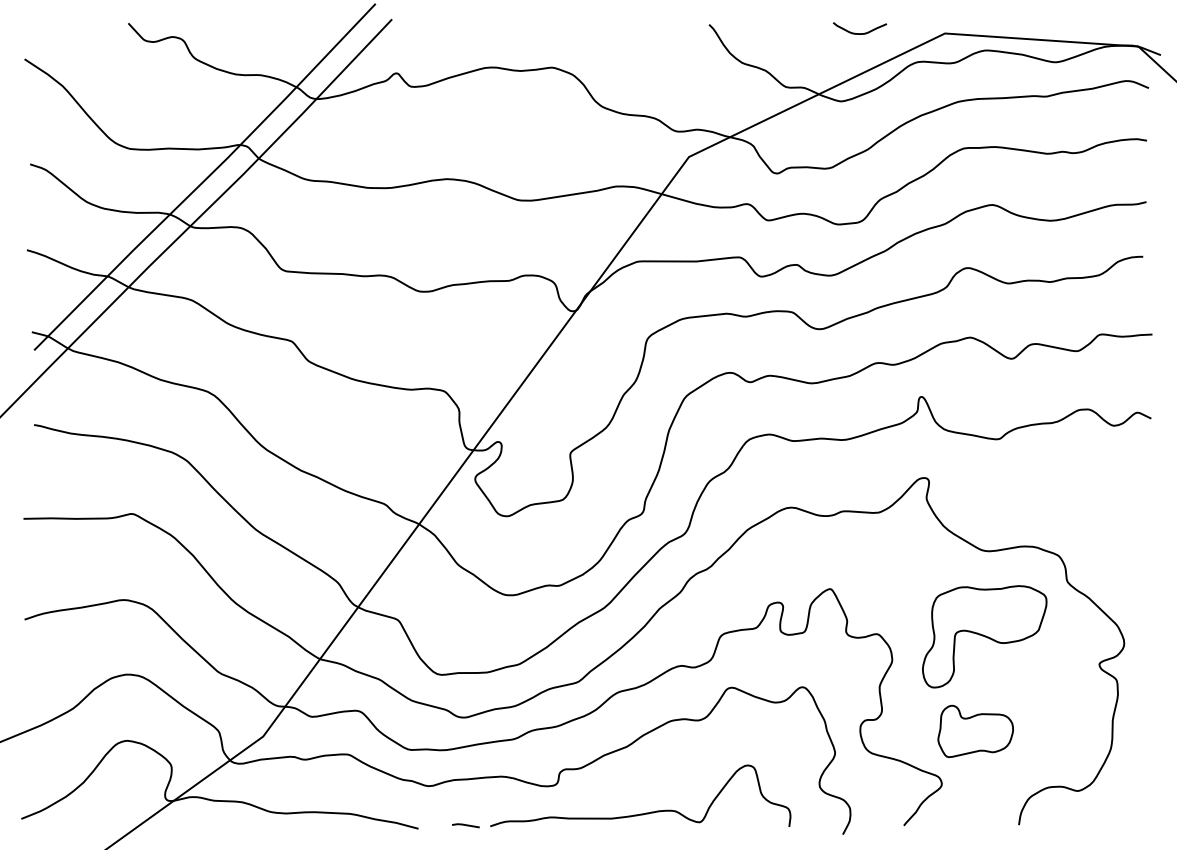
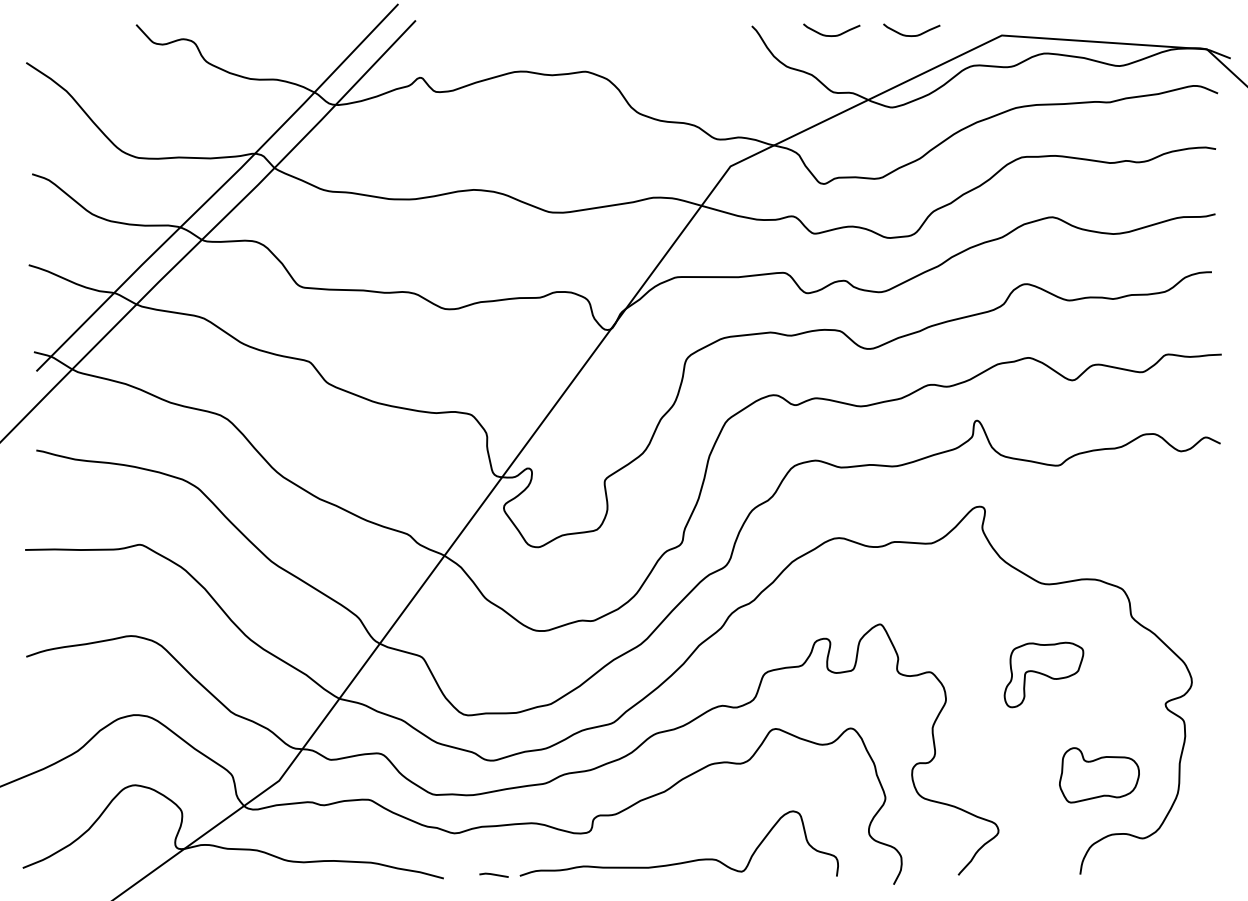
curve: (784, 33) -> (831, 35), added
part: (984, 636) -> (1043, 674), size x0.6
part: (975, 731) -> (1099, 775), moved

